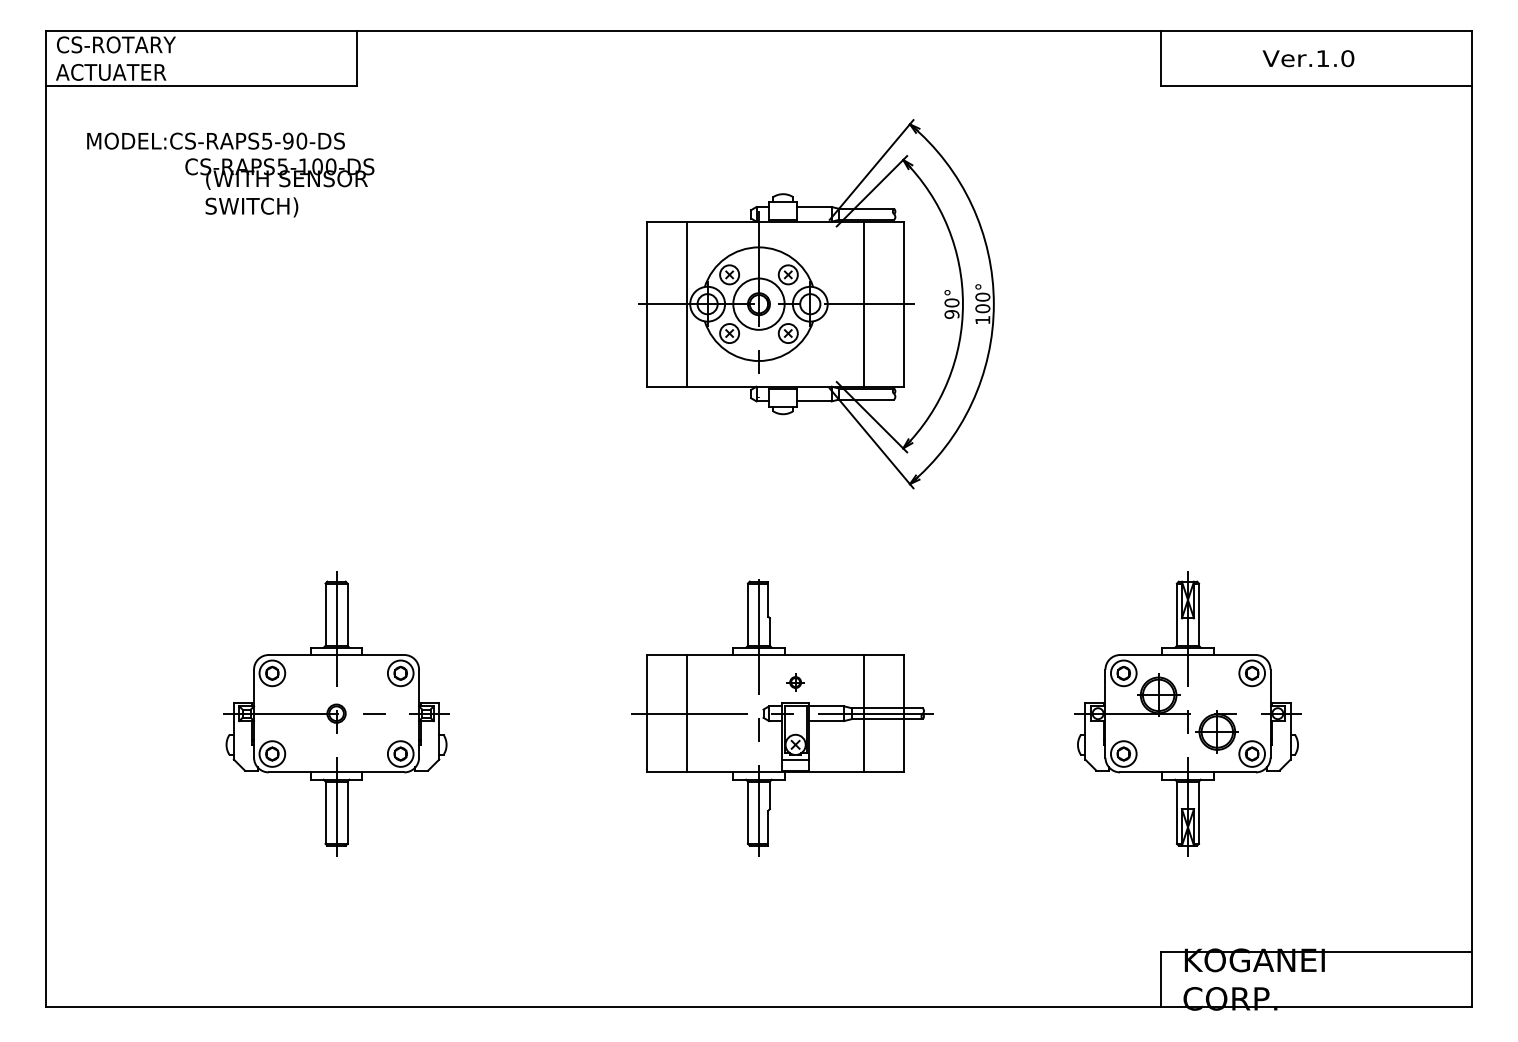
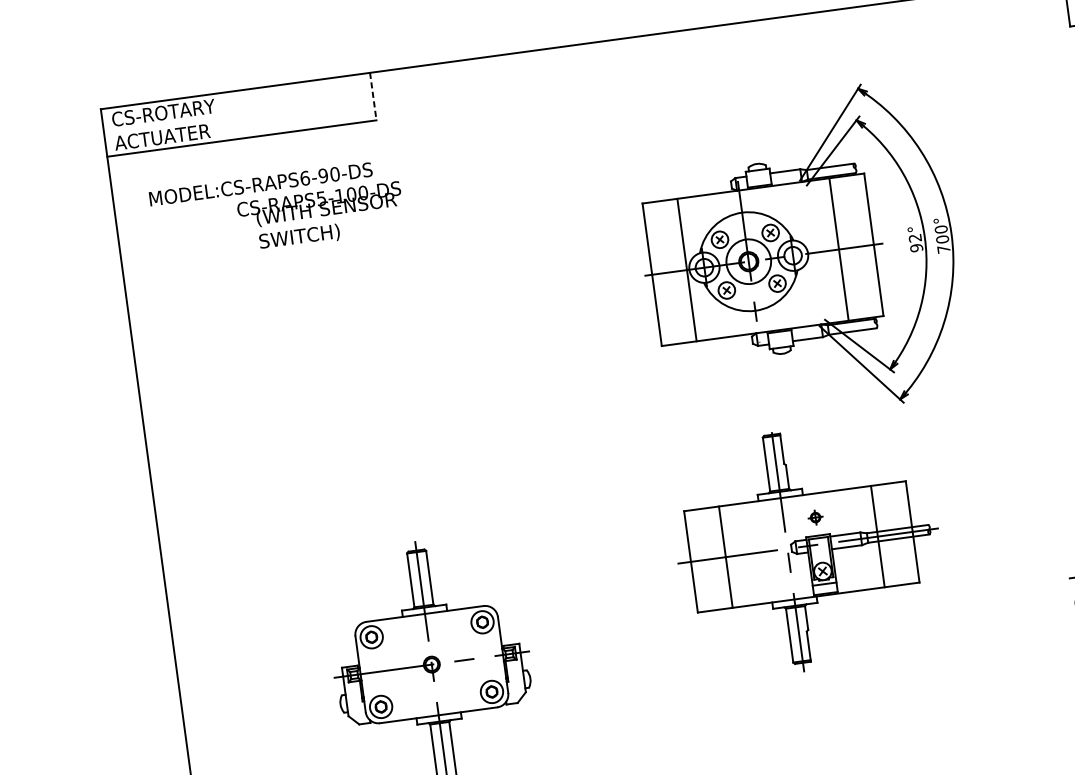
line: (357, 58) -> (373, 96), solid -> dashed
text: (267, 140) -> (305, 177), MODEL:CS-RAPS5-90-DS -> MODEL:CS-RAPS6-90-DS
text: (951, 302) -> (914, 237), 90° -> 92°
text: (982, 320) -> (943, 249), 100° -> 700°
part: (782, 717) -> (808, 549), moved

